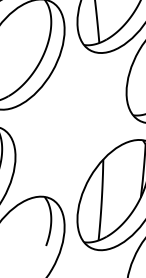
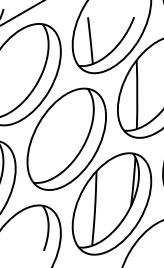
part: (70, 123) -> (66, 138), added

